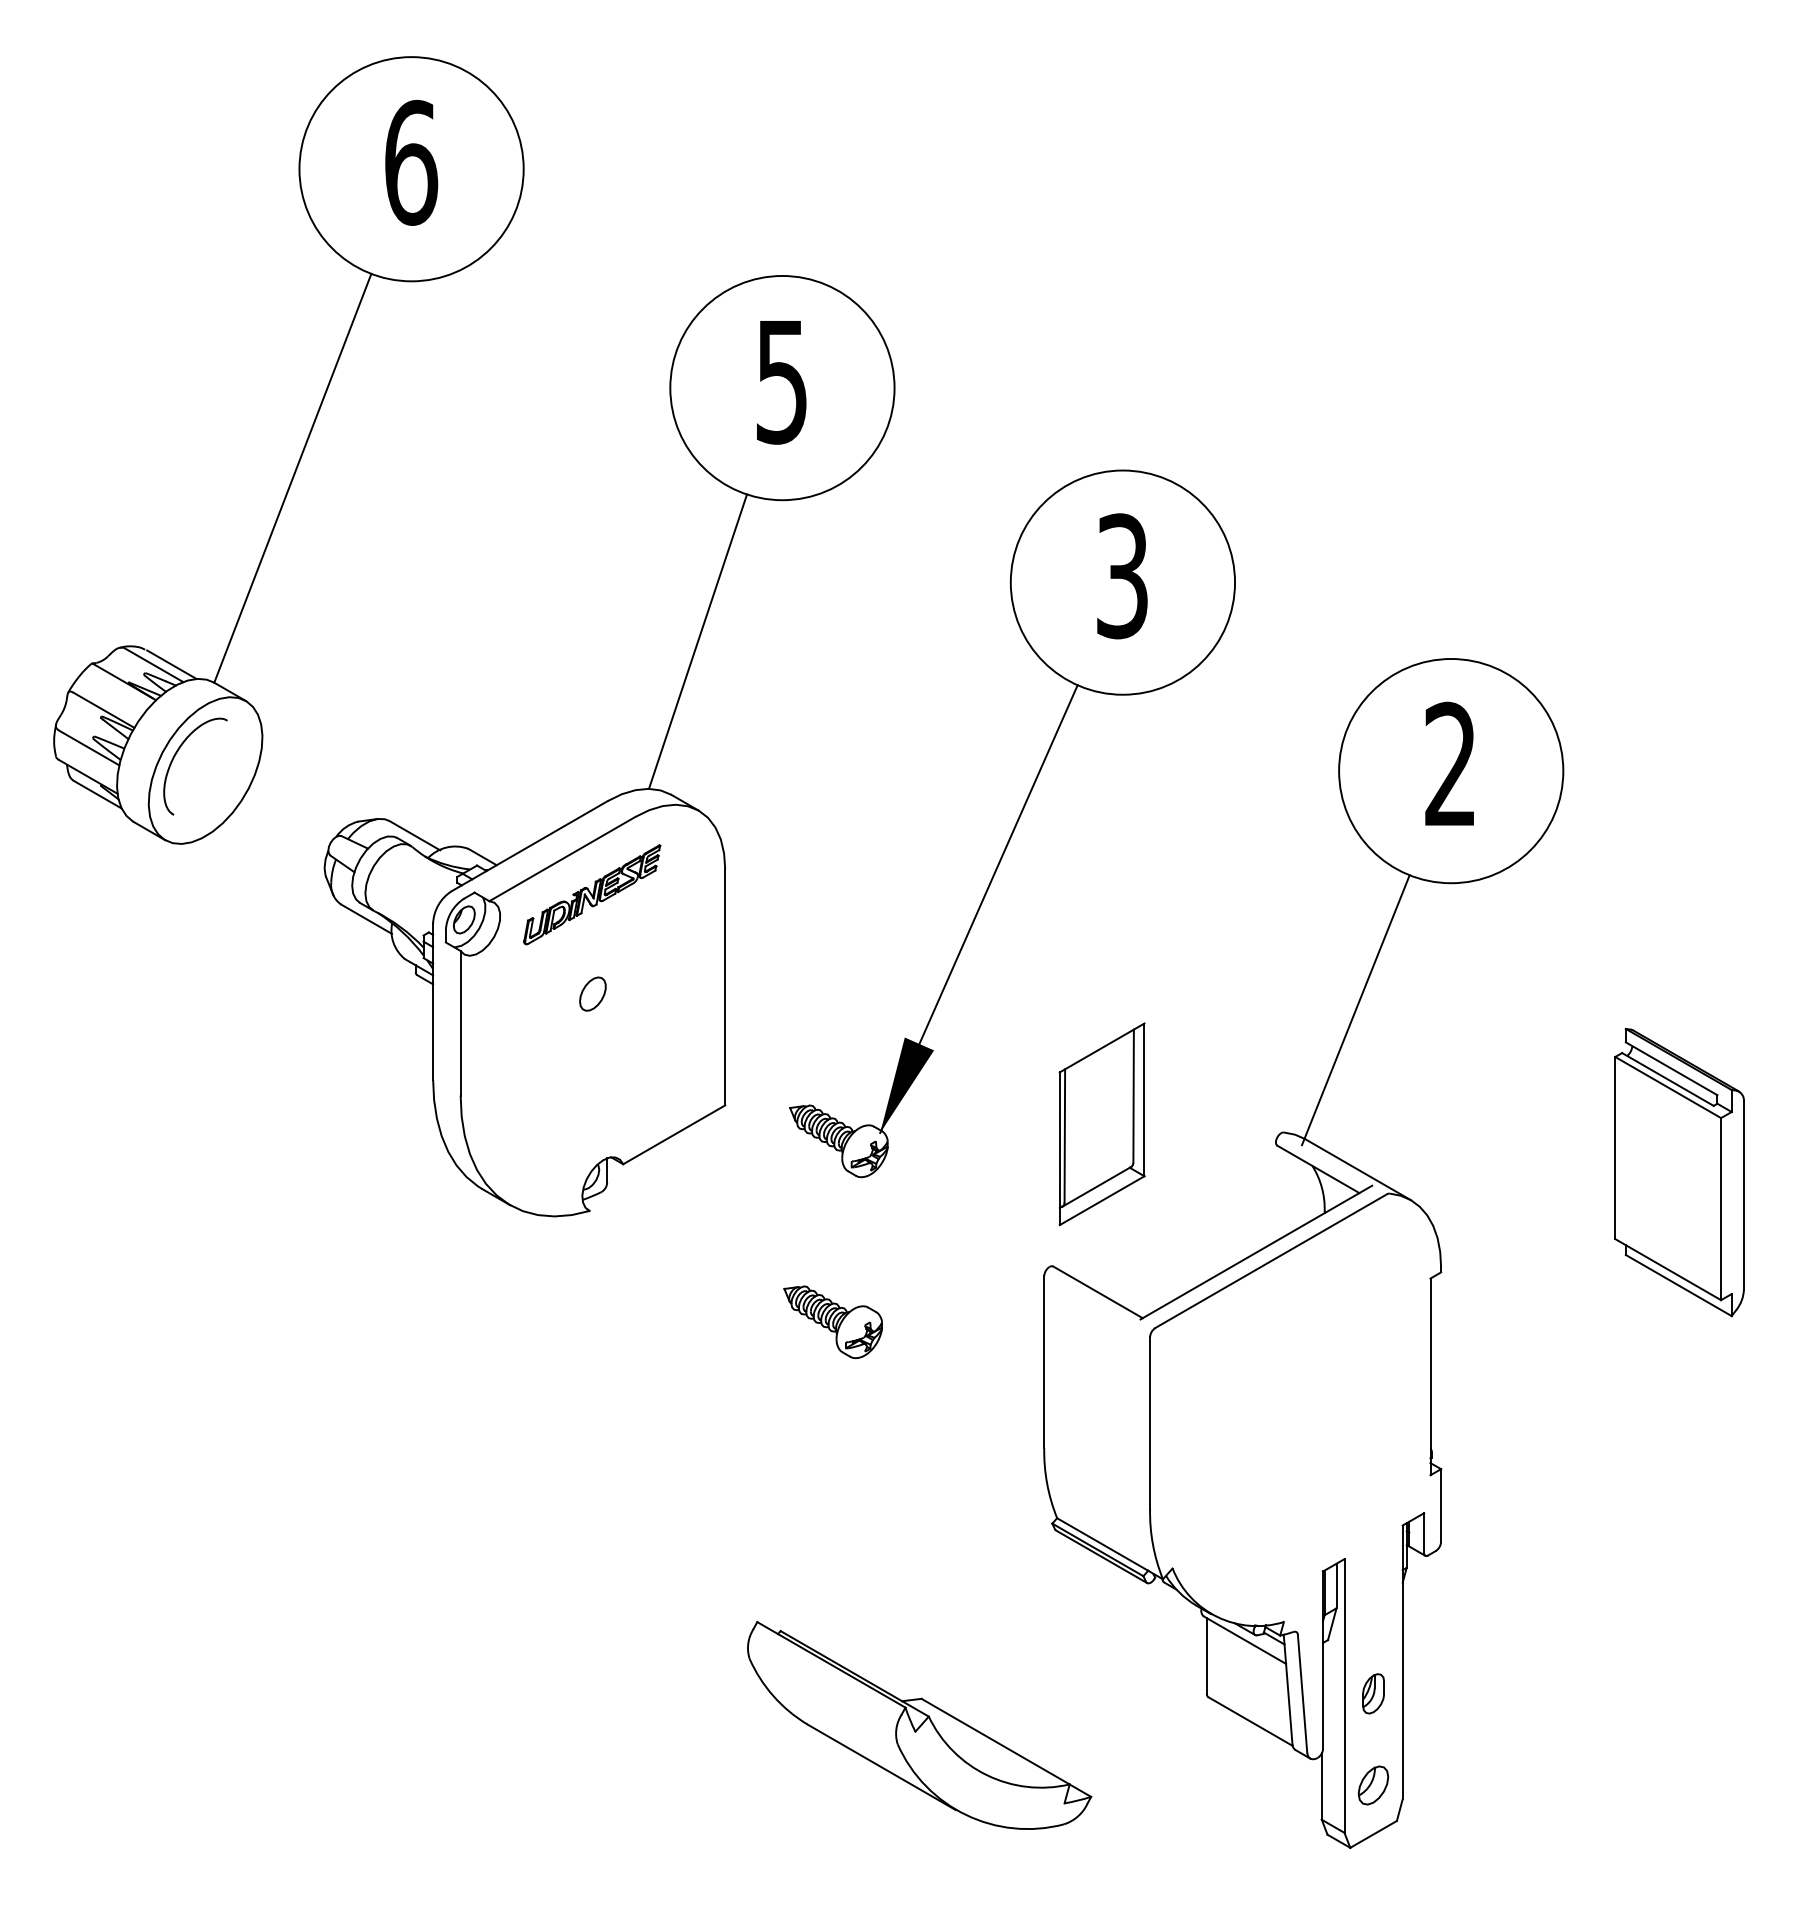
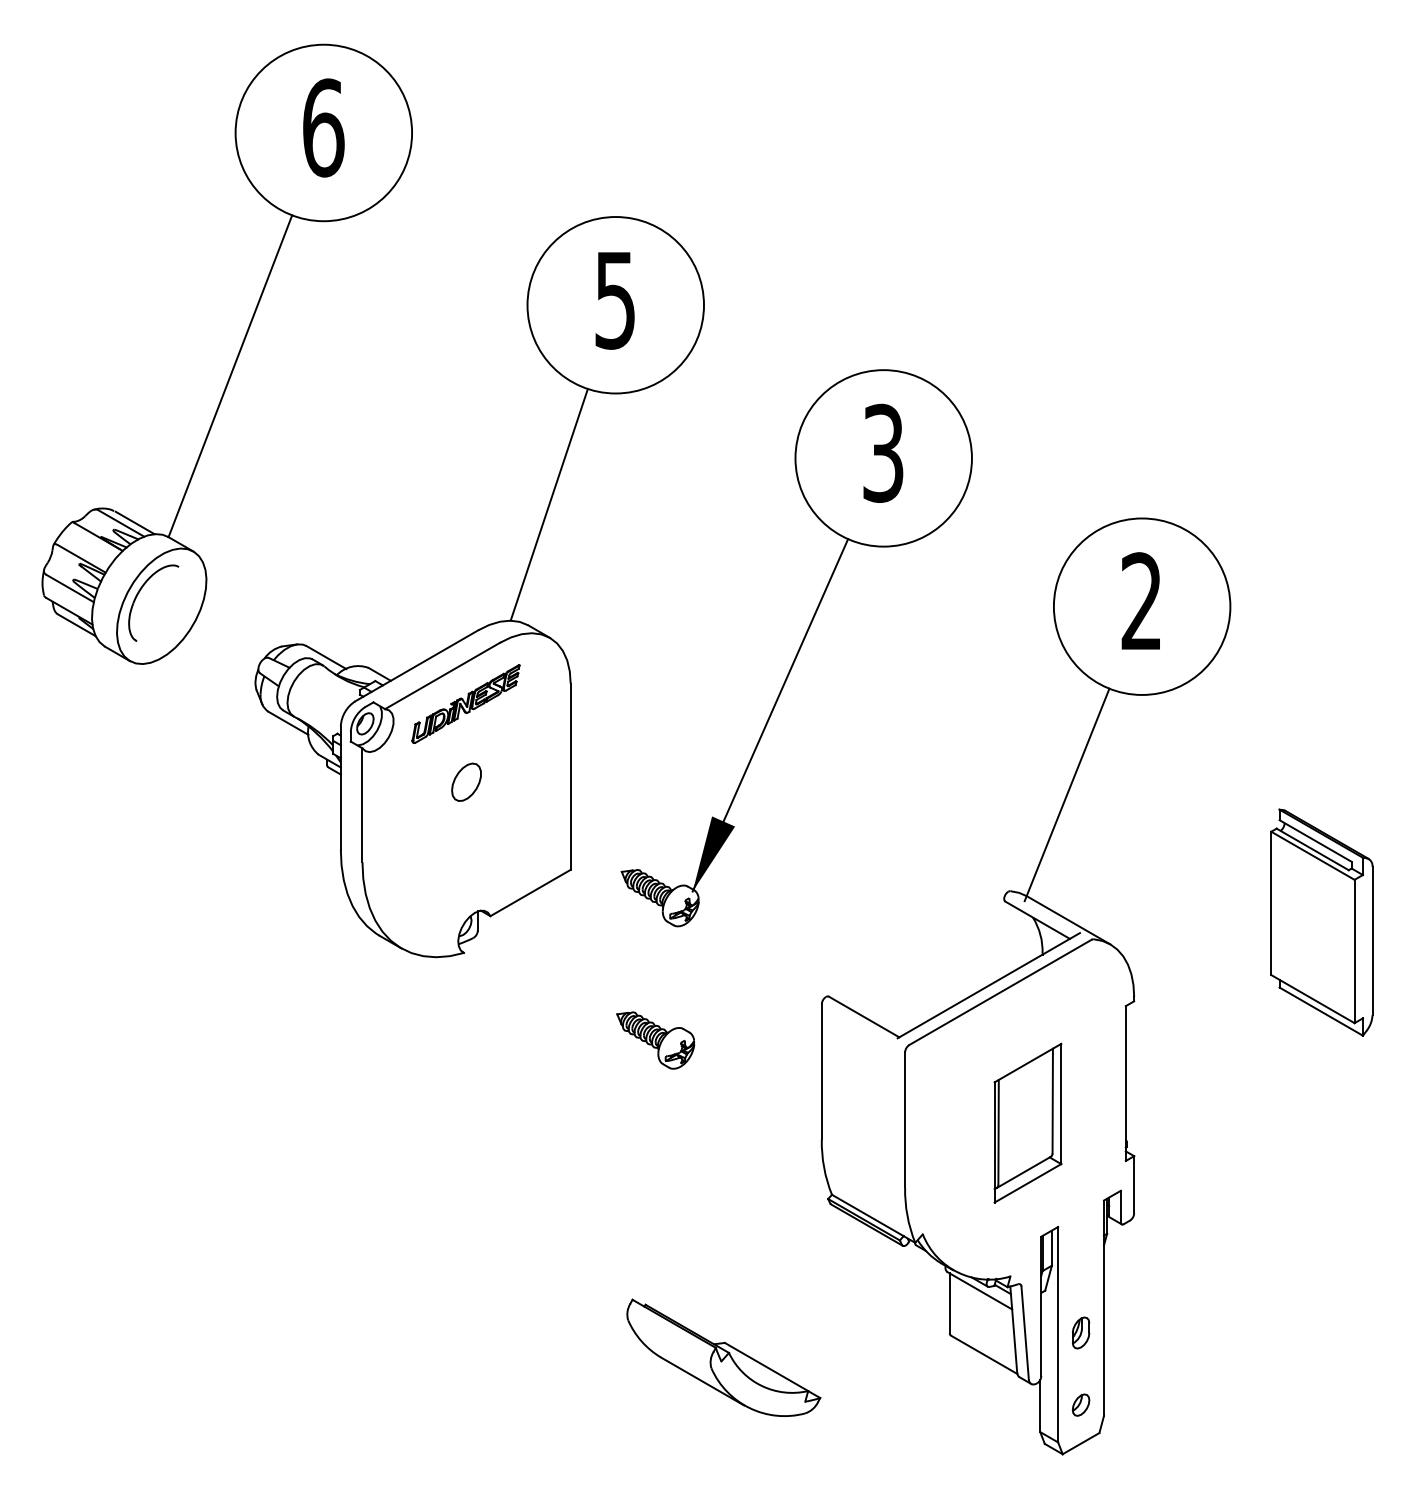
part: (592, 993) -> (466, 781), size x1.43
part: (1101, 1124) -> (1027, 1123), moved
part: (919, 1725) -> (723, 1357), size x0.71
part: (1373, 1785) -> (1080, 1405), size x0.71

